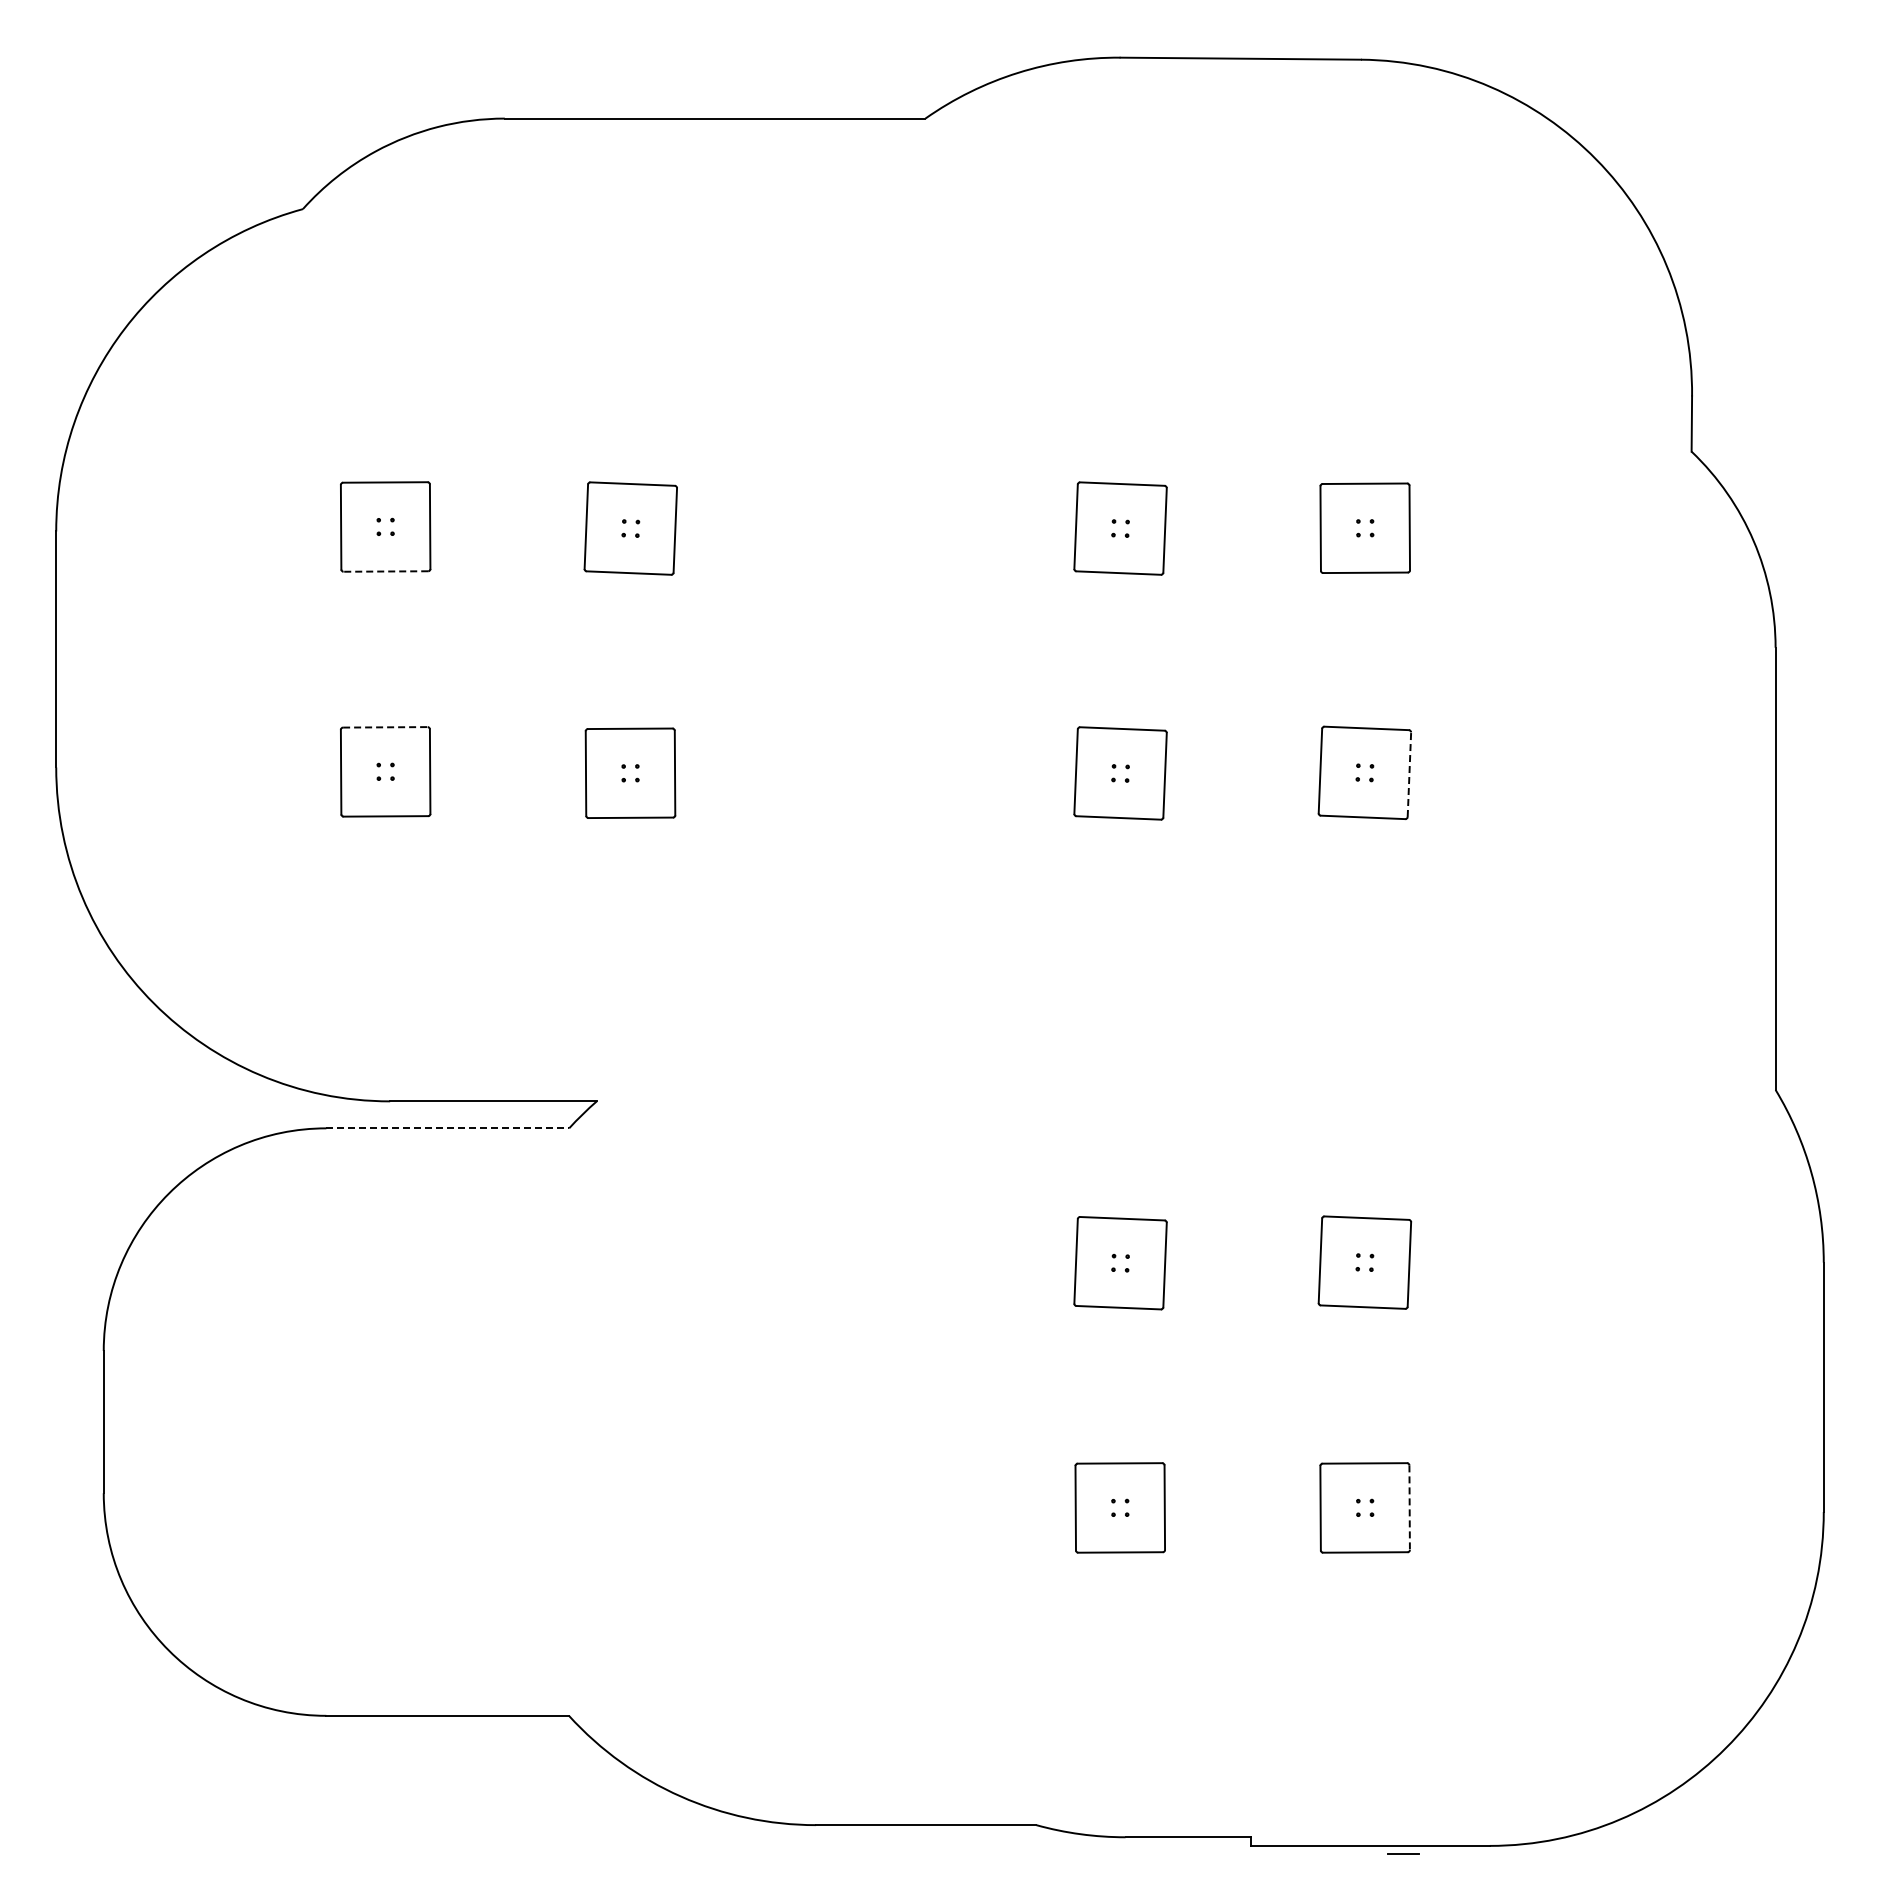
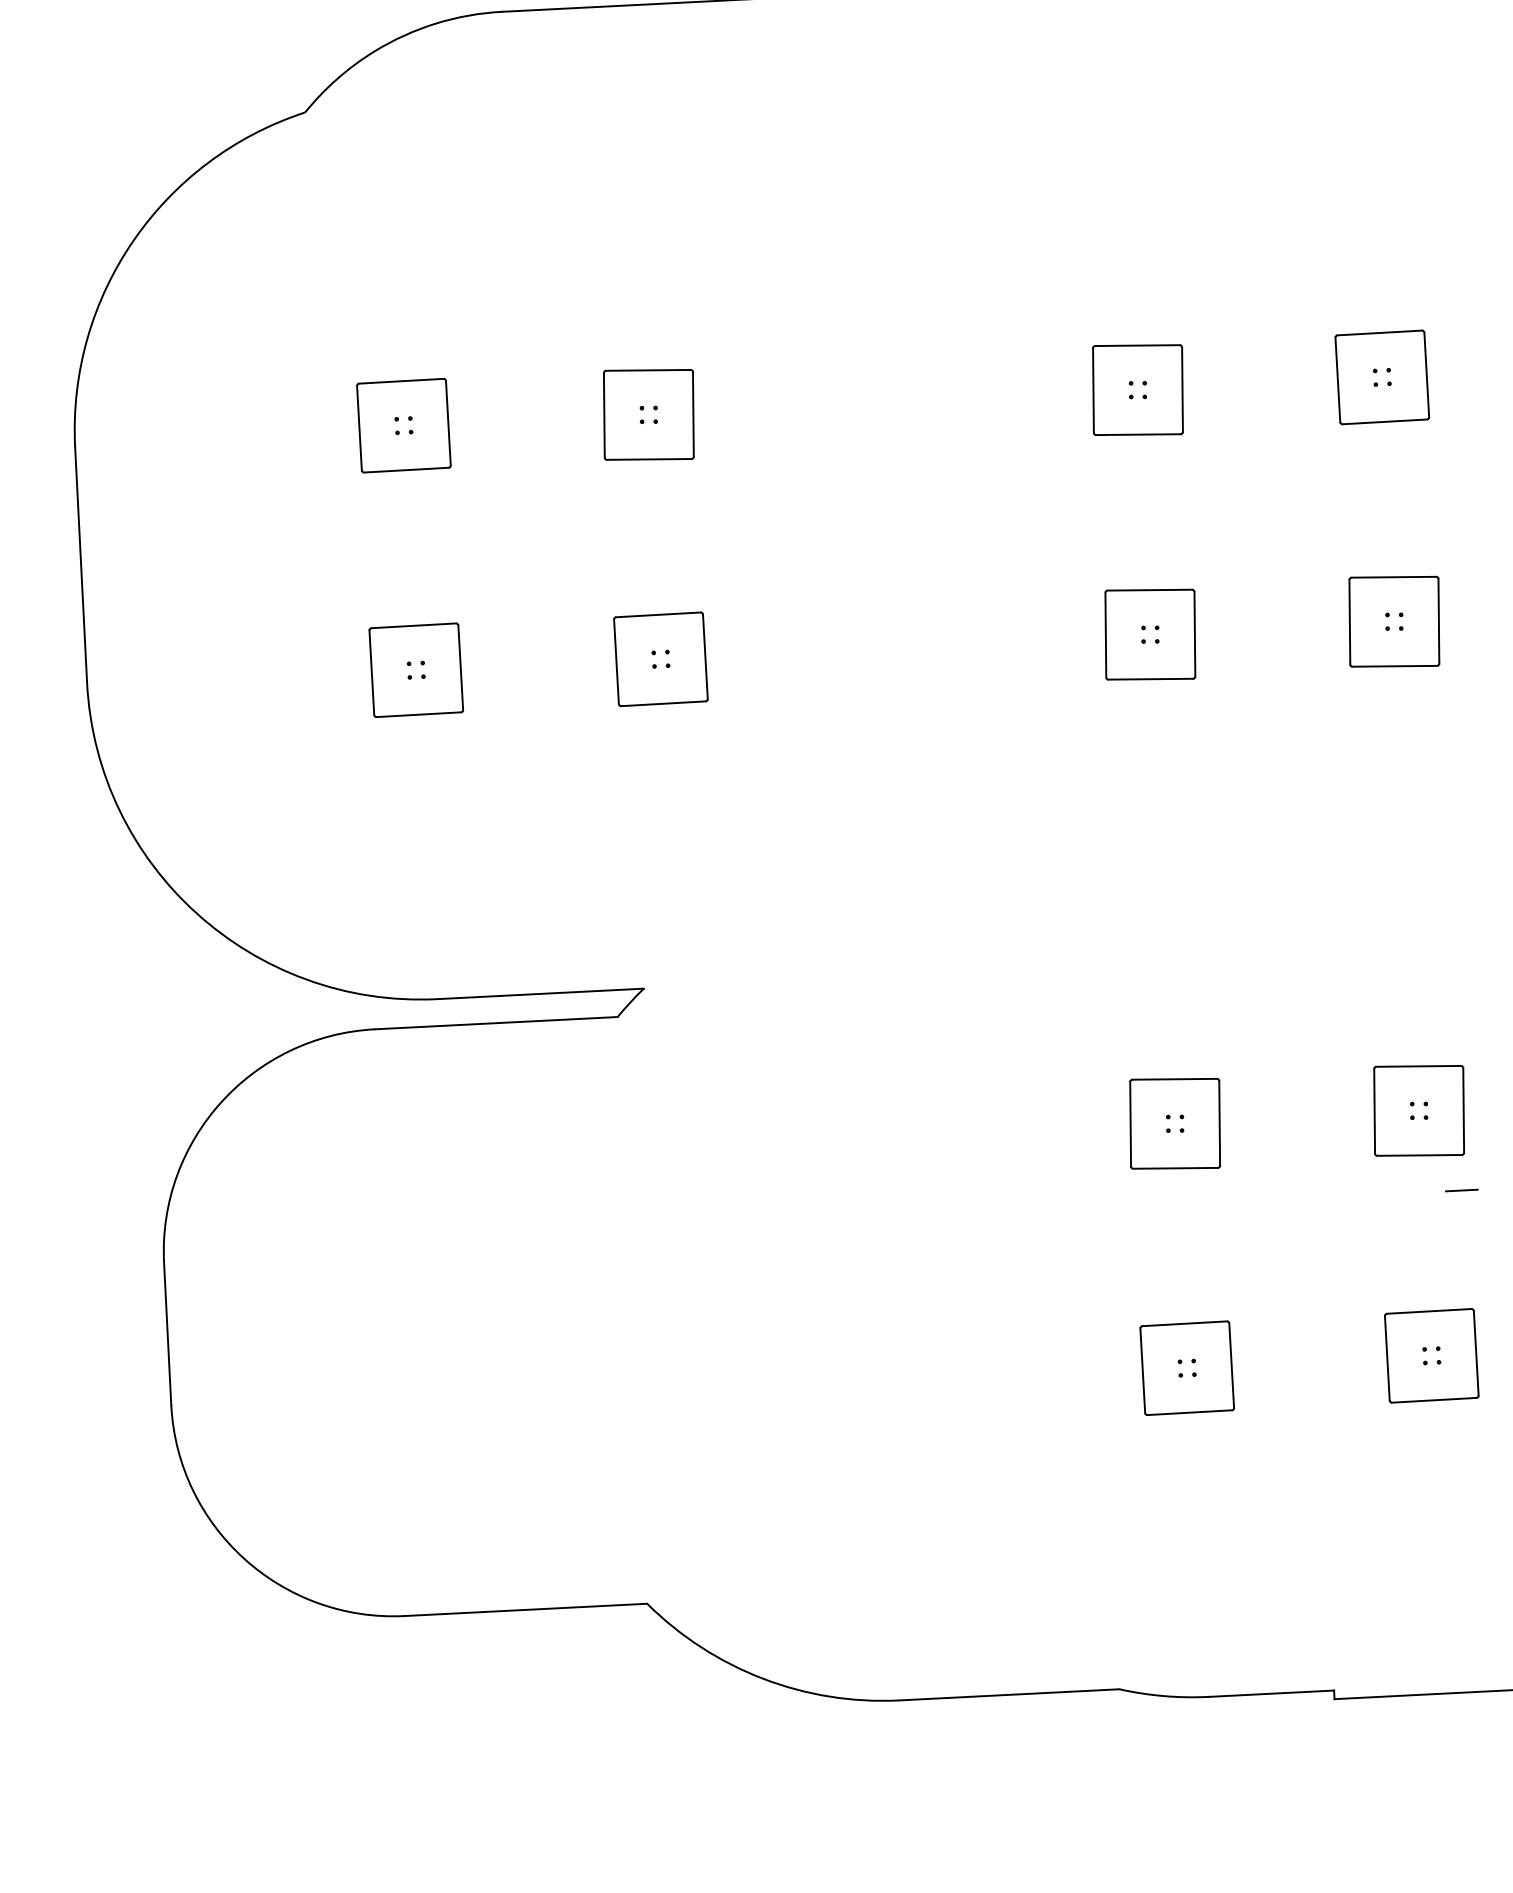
line: (385, 571) -> (406, 470), dashed -> solid
line: (385, 727) -> (413, 625), dashed -> solid
line: (1409, 774) -> (1438, 621), dashed -> solid
line: (448, 1128) -> (497, 1023), dashed -> solid
line: (1409, 1508) -> (1476, 1354), dashed -> solid
line: (1403, 1853) -> (1461, 1189), moved

